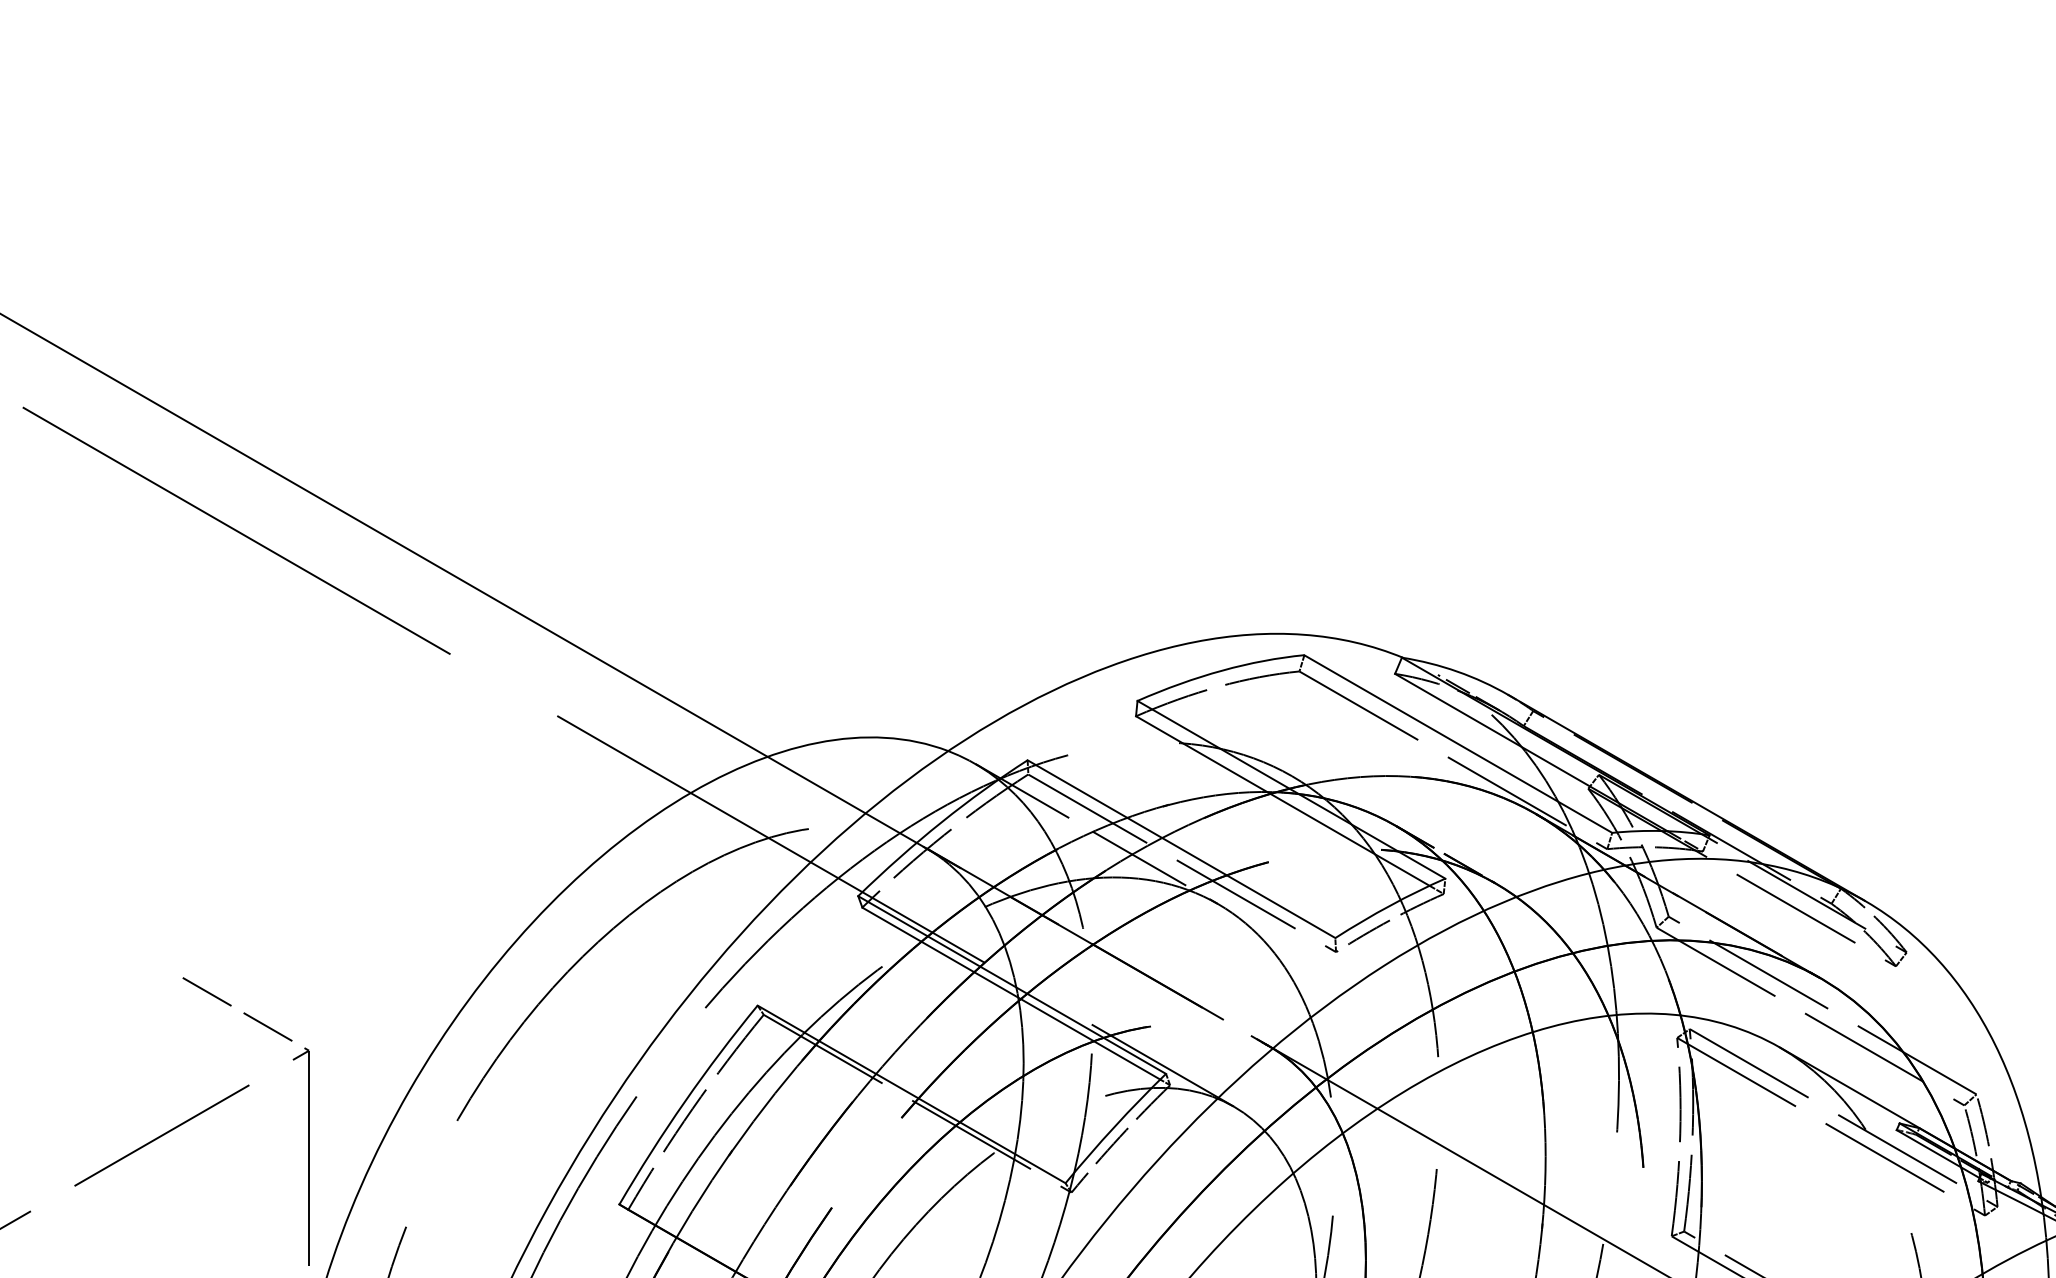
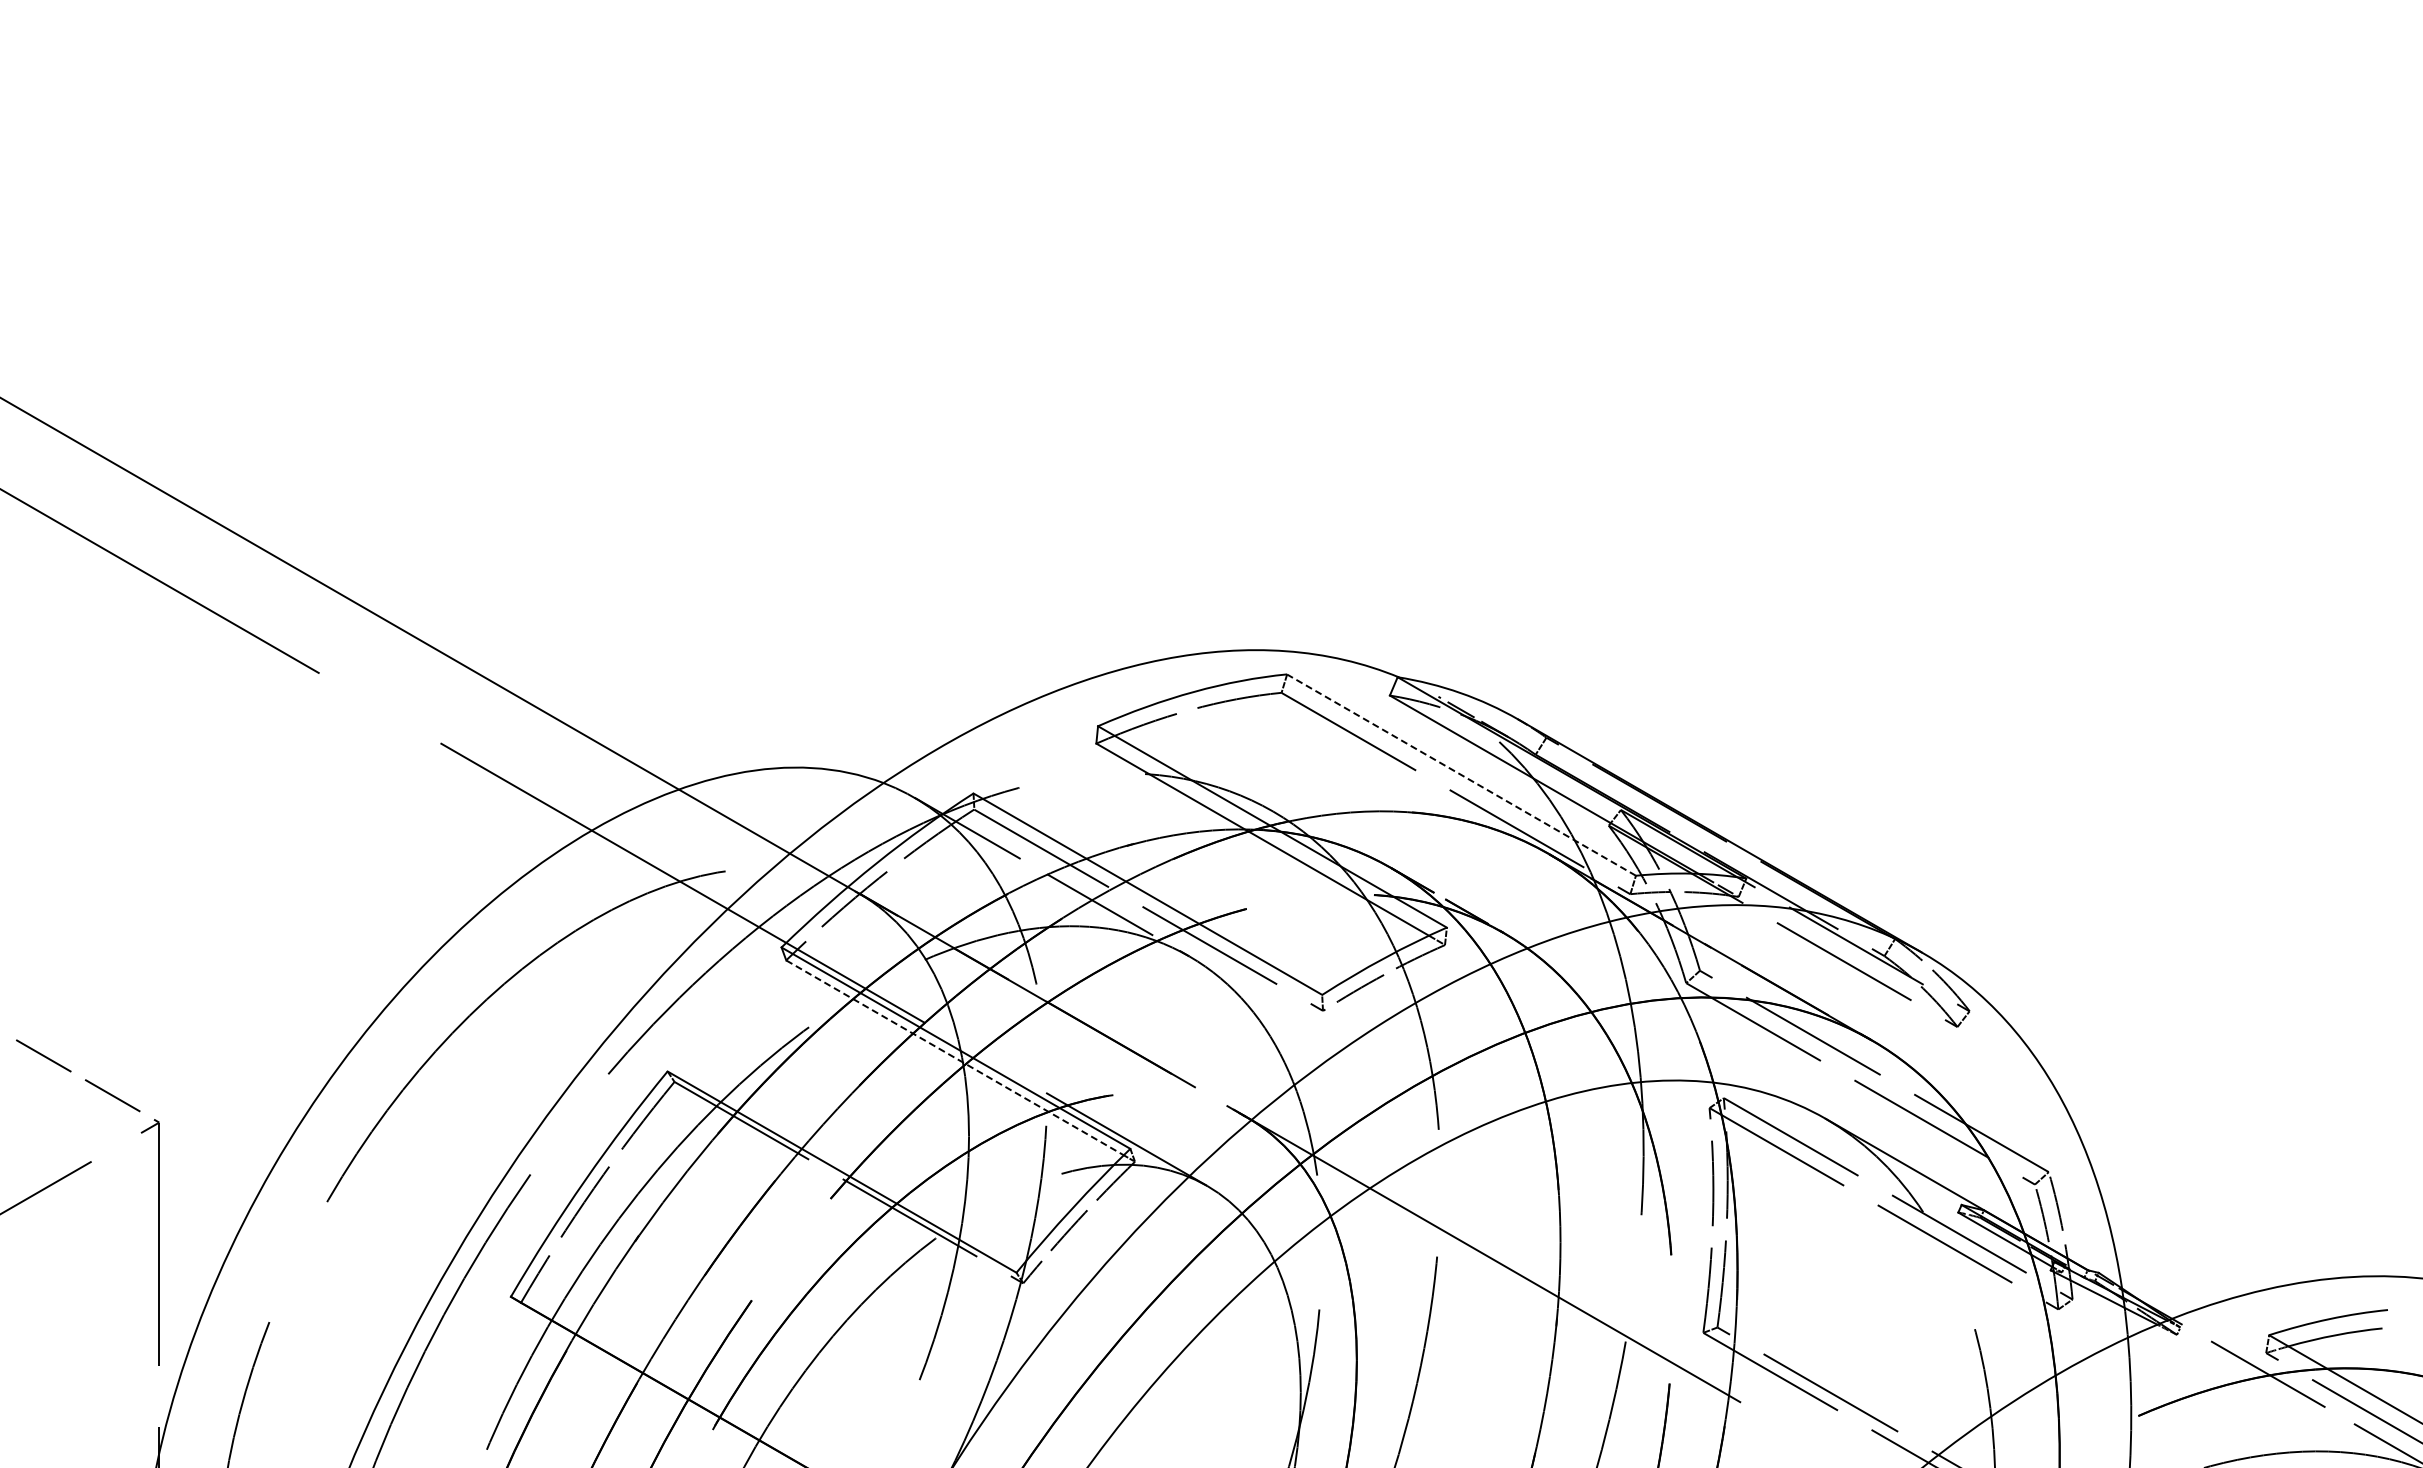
line: (1458, 743) -> (1461, 774), solid -> dashed
line: (1011, 993) -> (955, 1057), solid -> dashed

